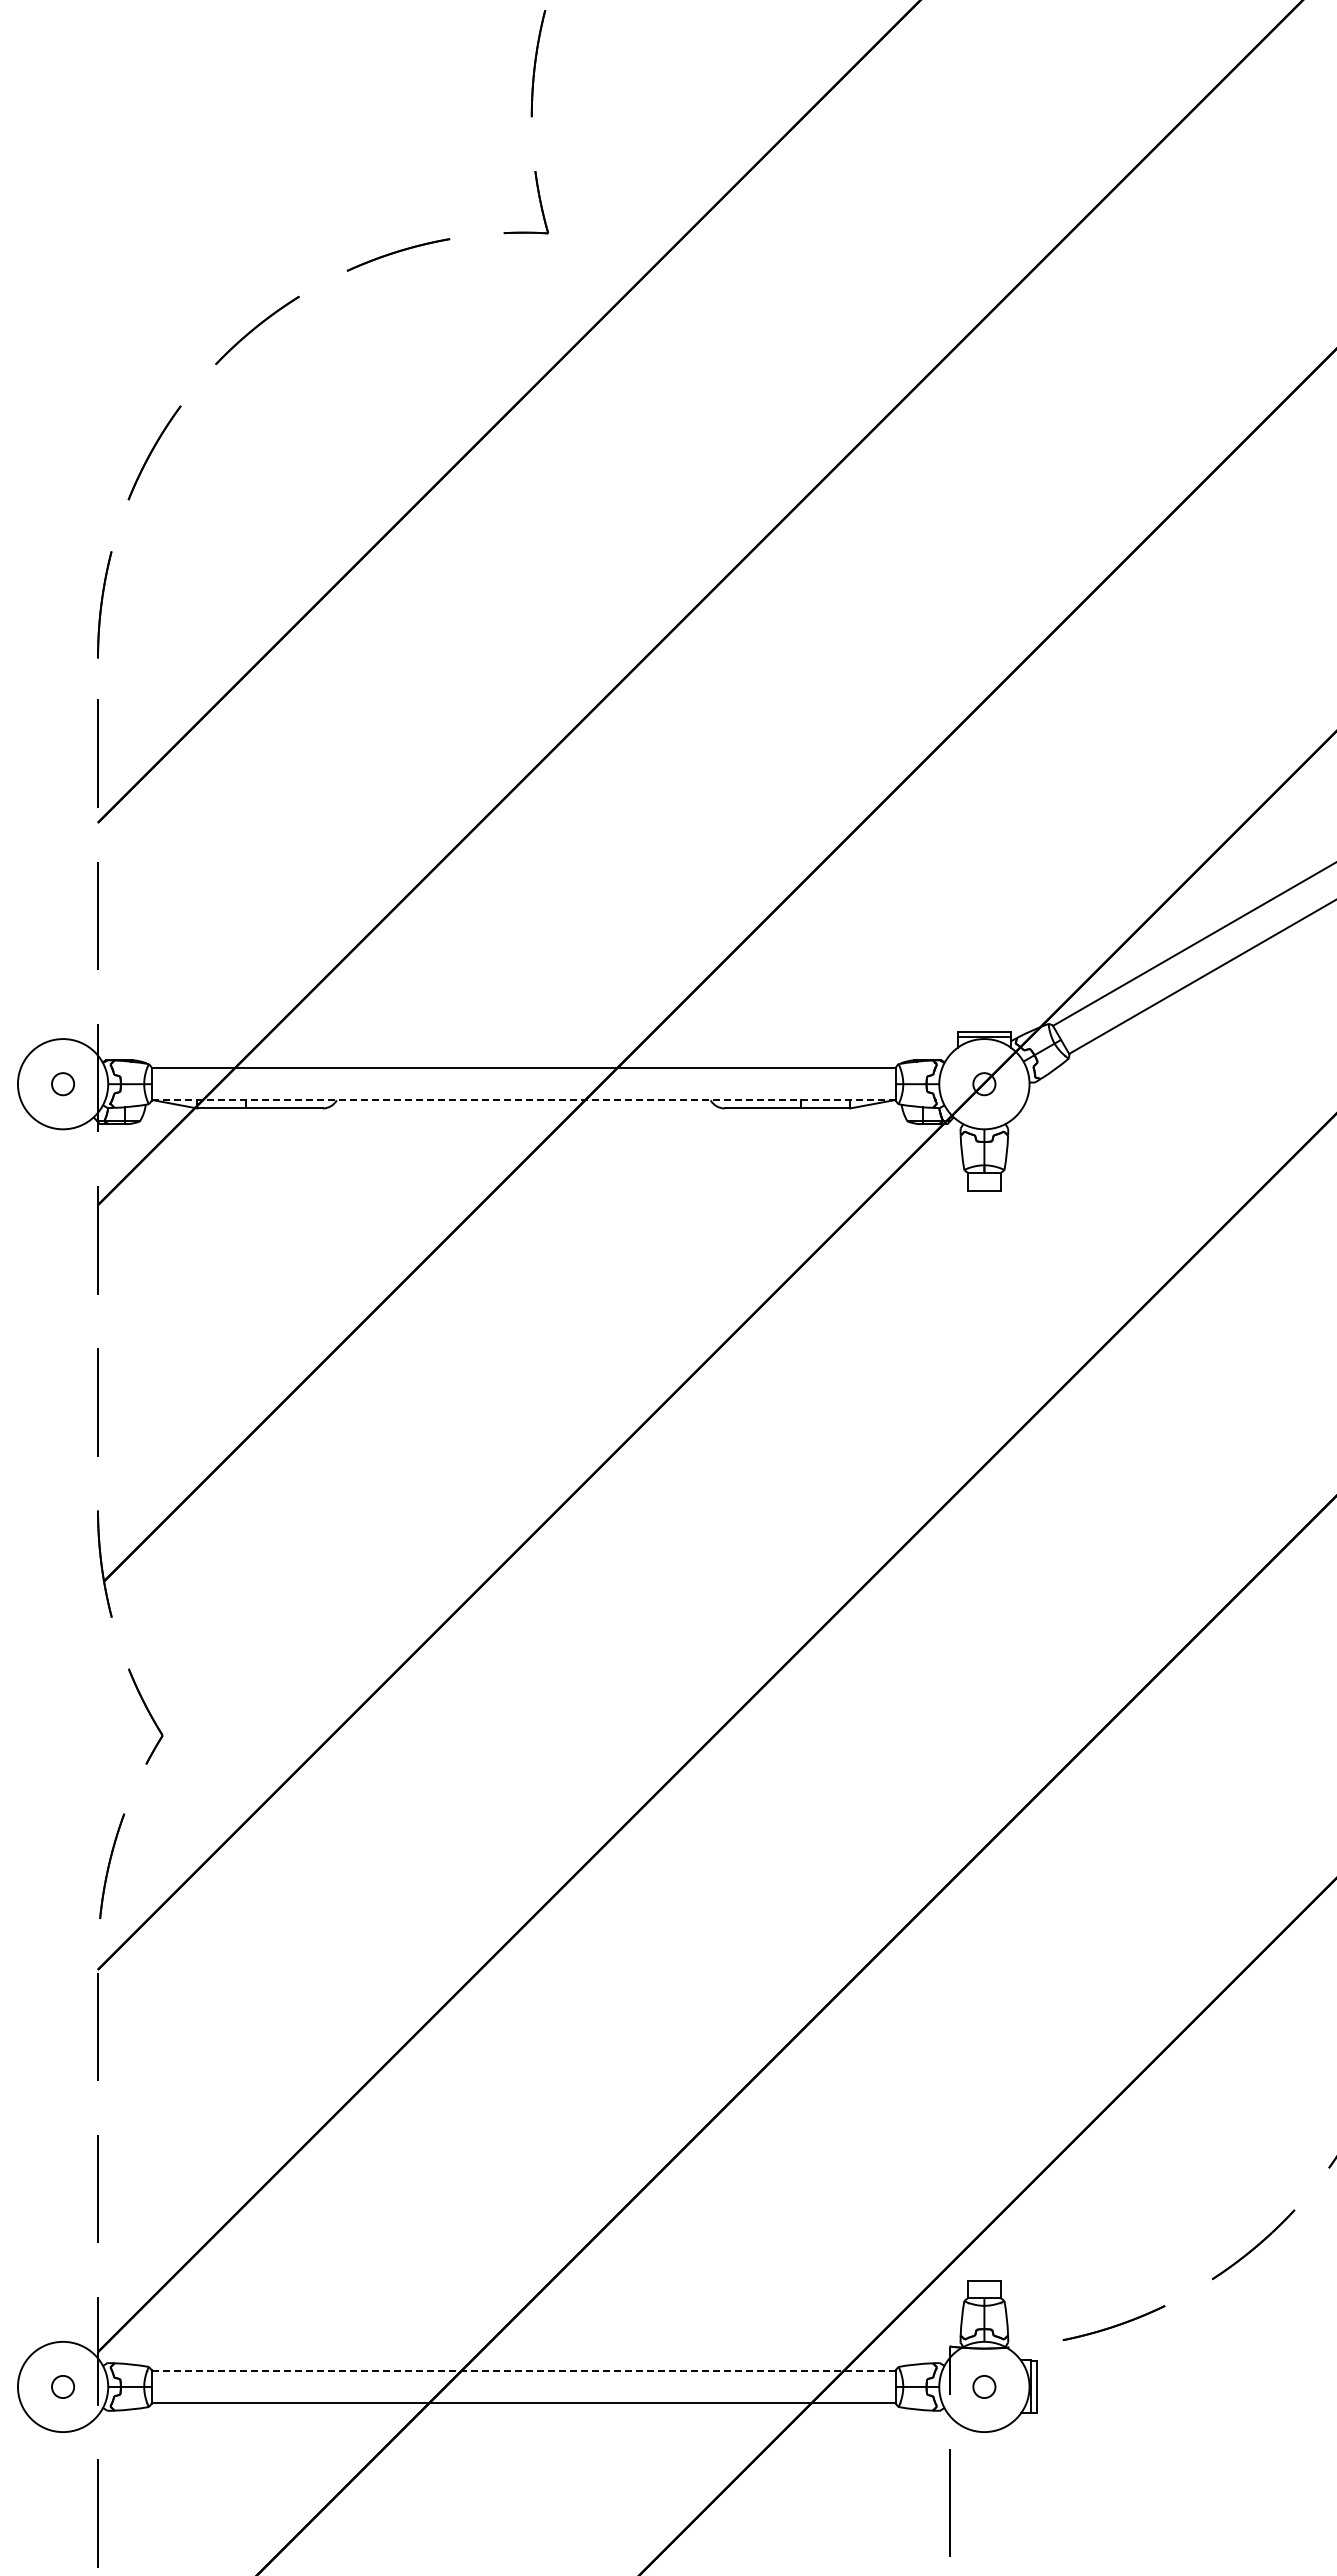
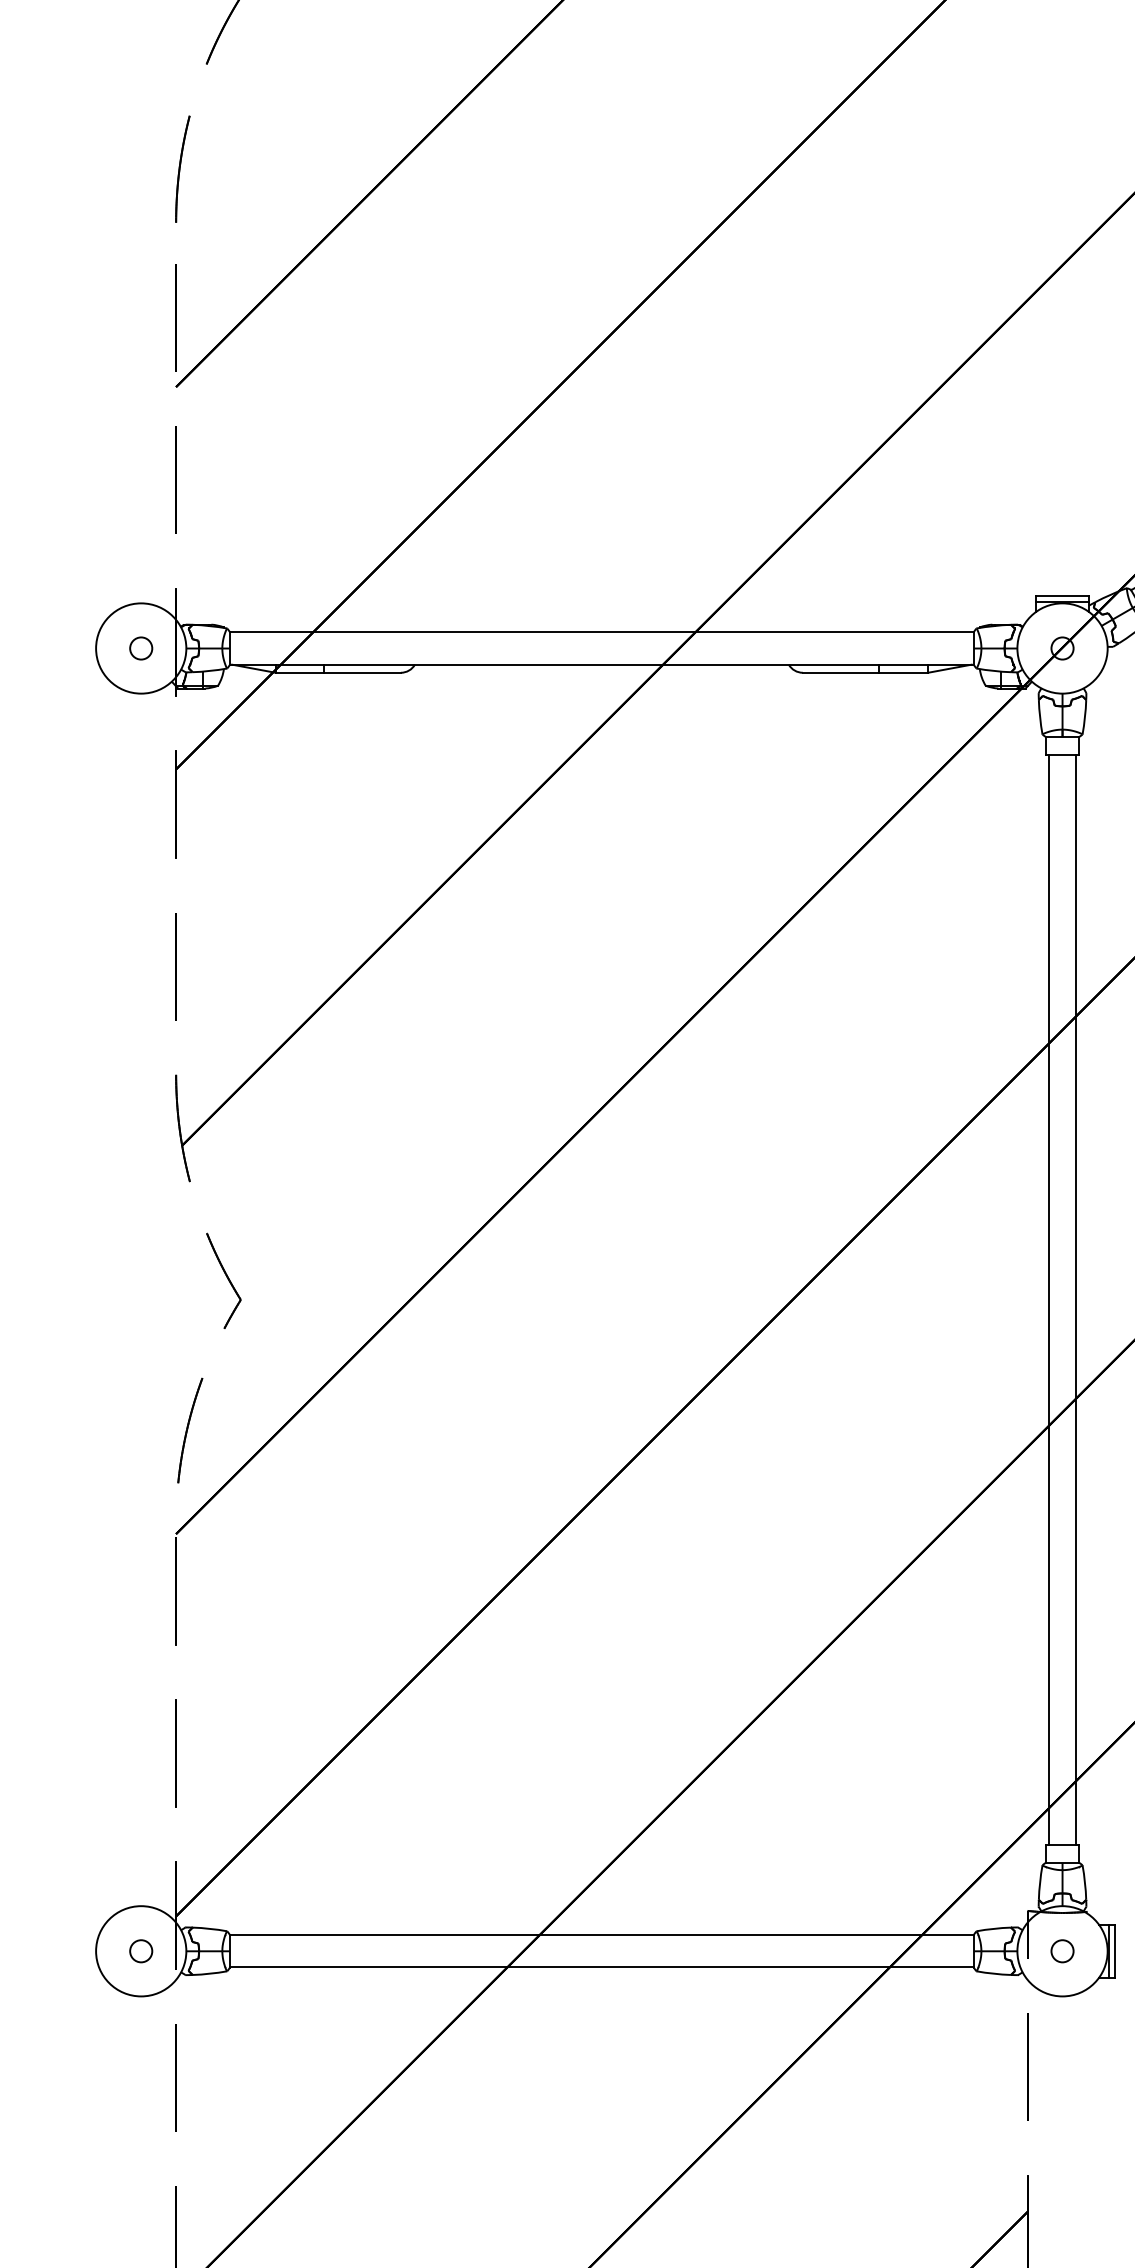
line: (523, 1100) -> (601, 664), dashed -> solid
line: (970, 1735) -> (1048, 1299), added
line: (998, 1735) -> (1076, 1299), added
line: (523, 2370) -> (601, 1934), dashed -> solid

